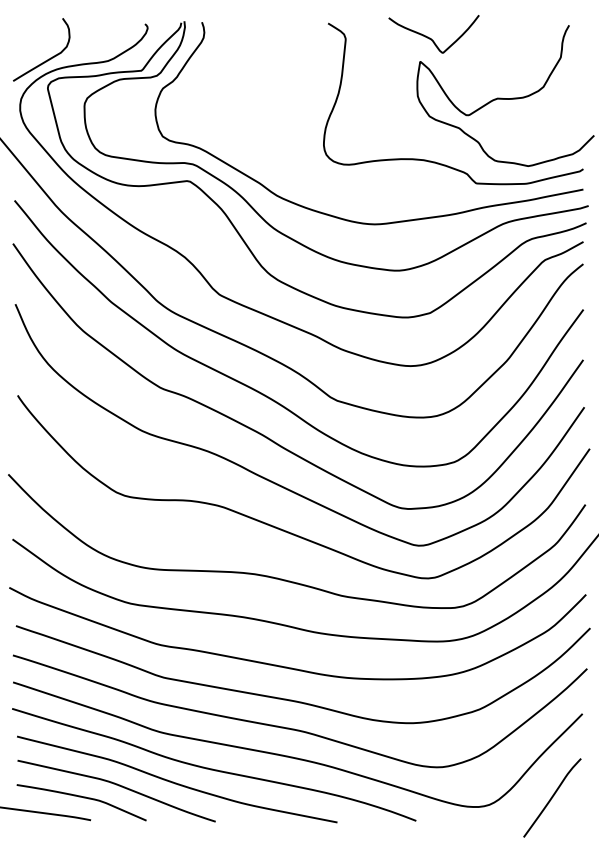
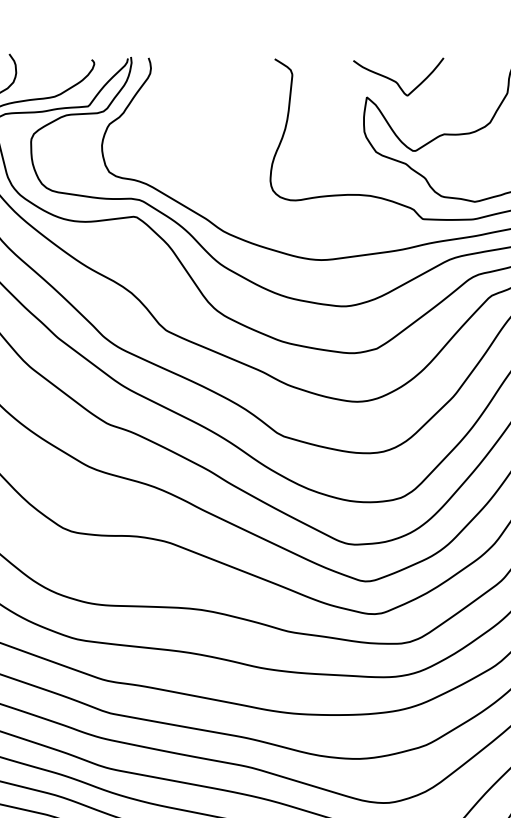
curve: (430, 37) -> (395, 80), moved

